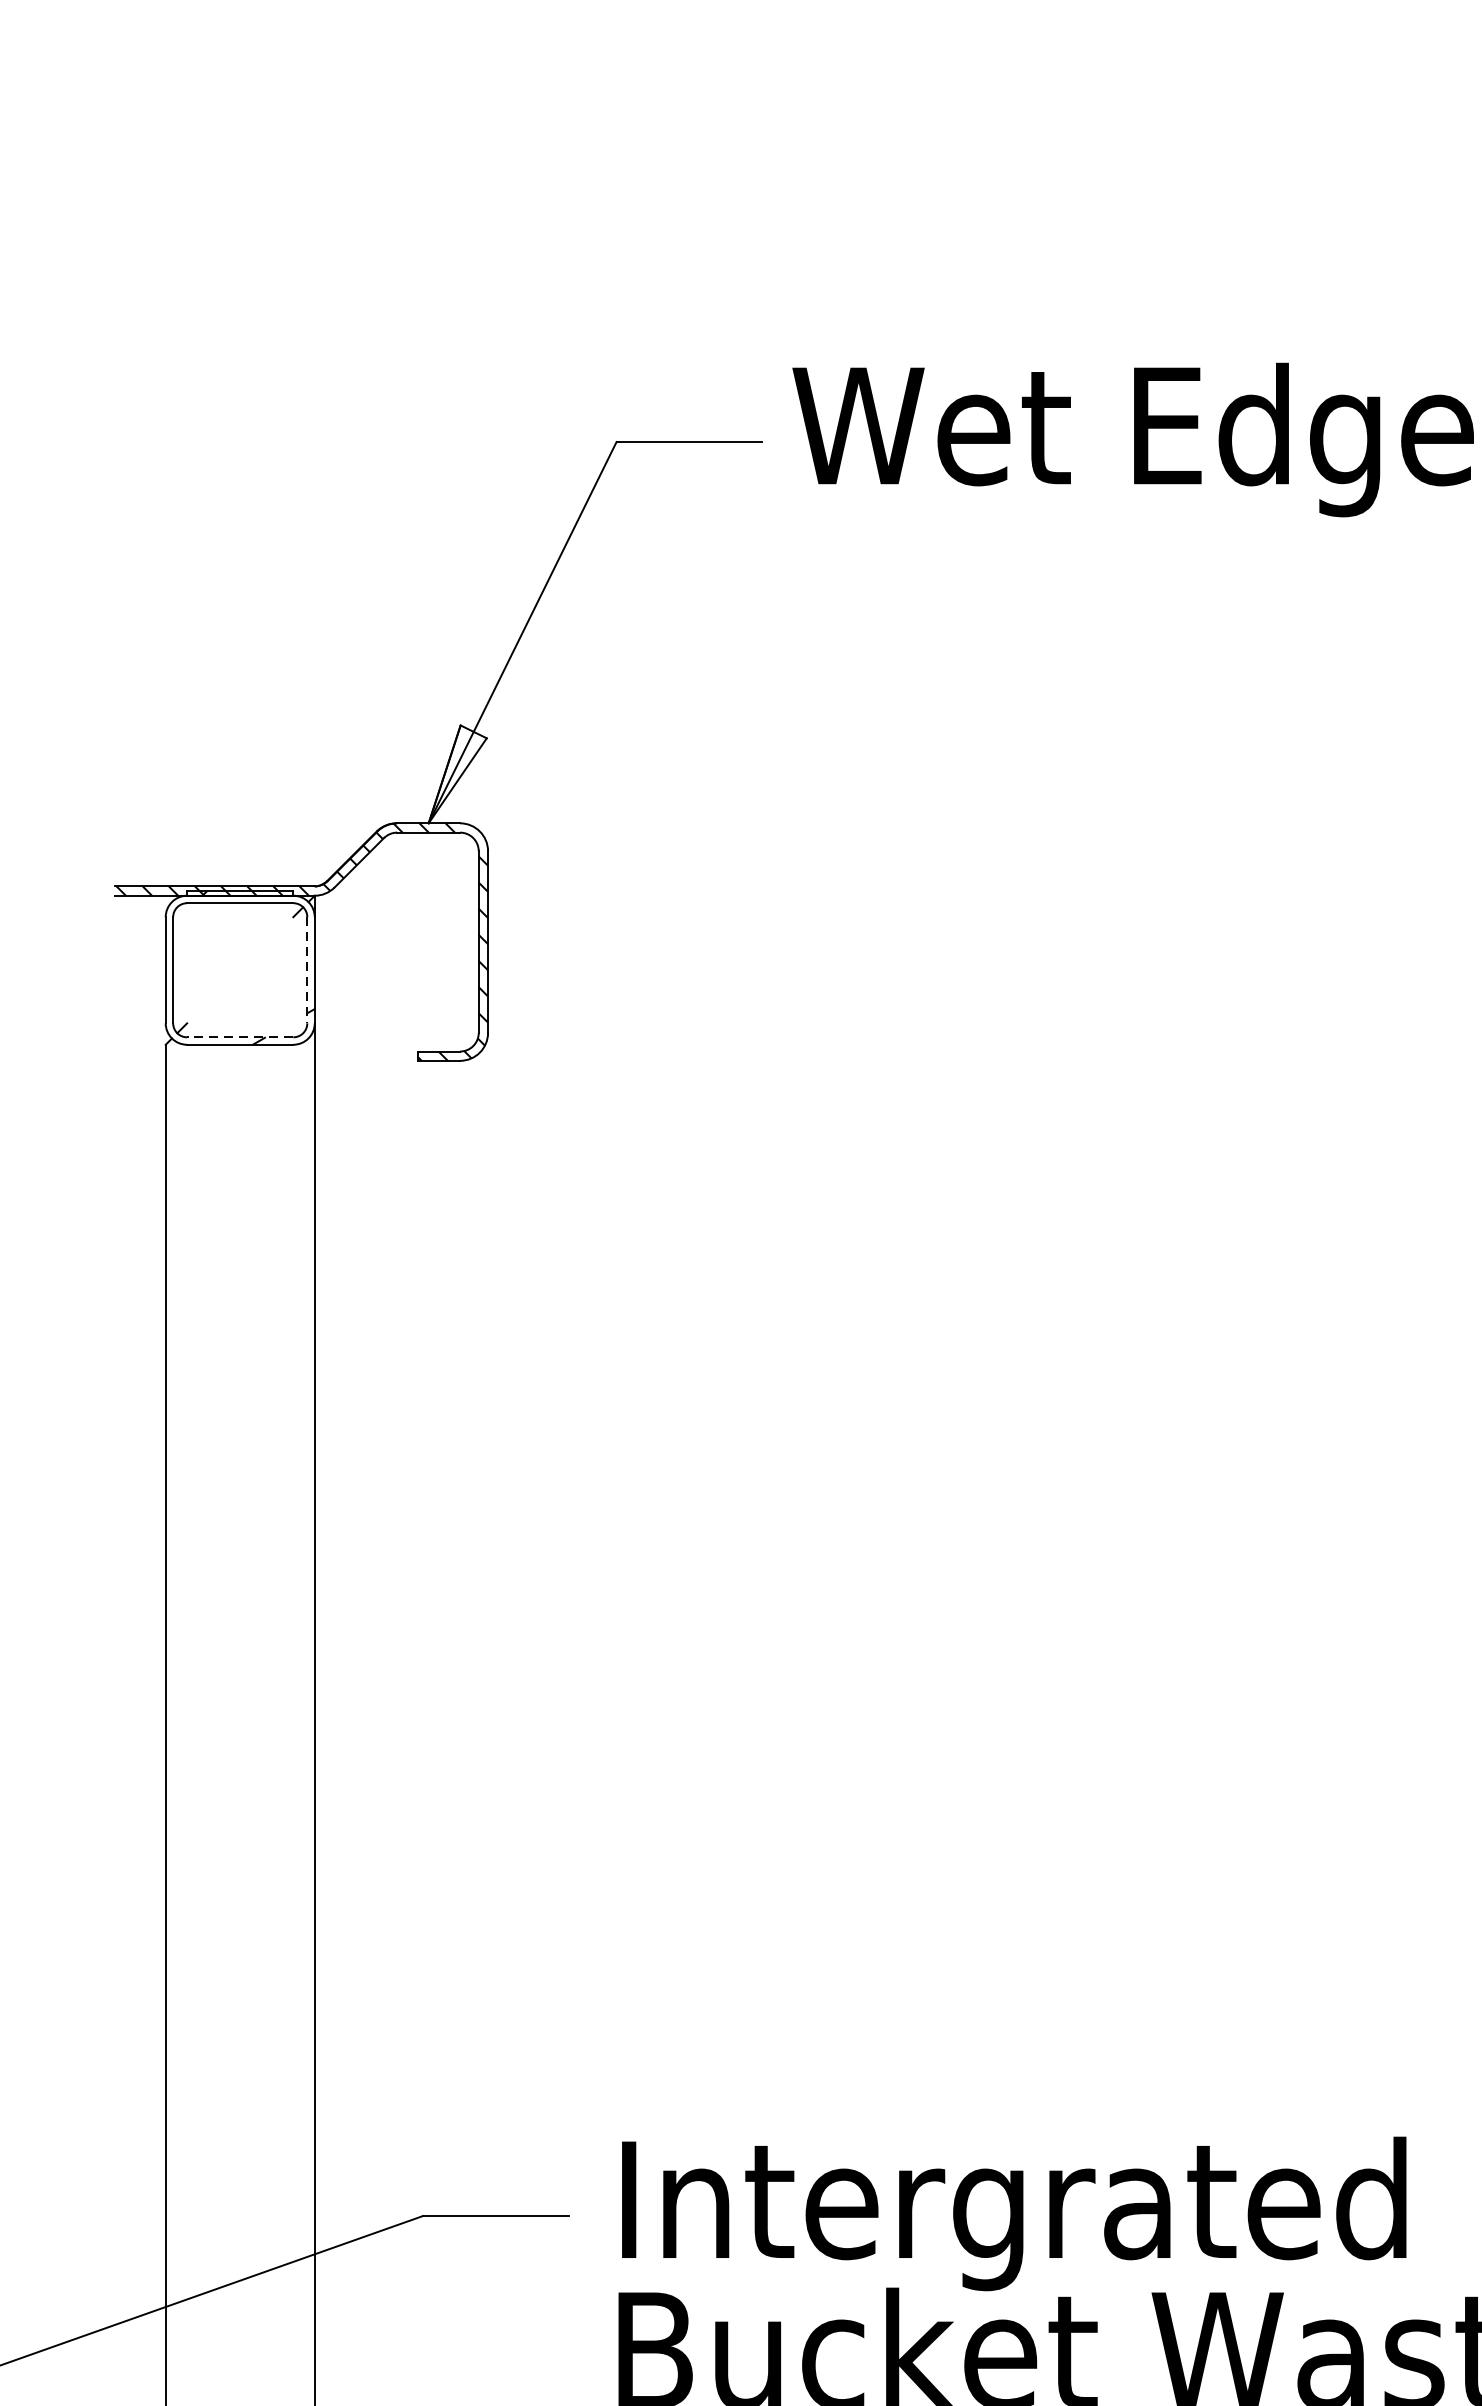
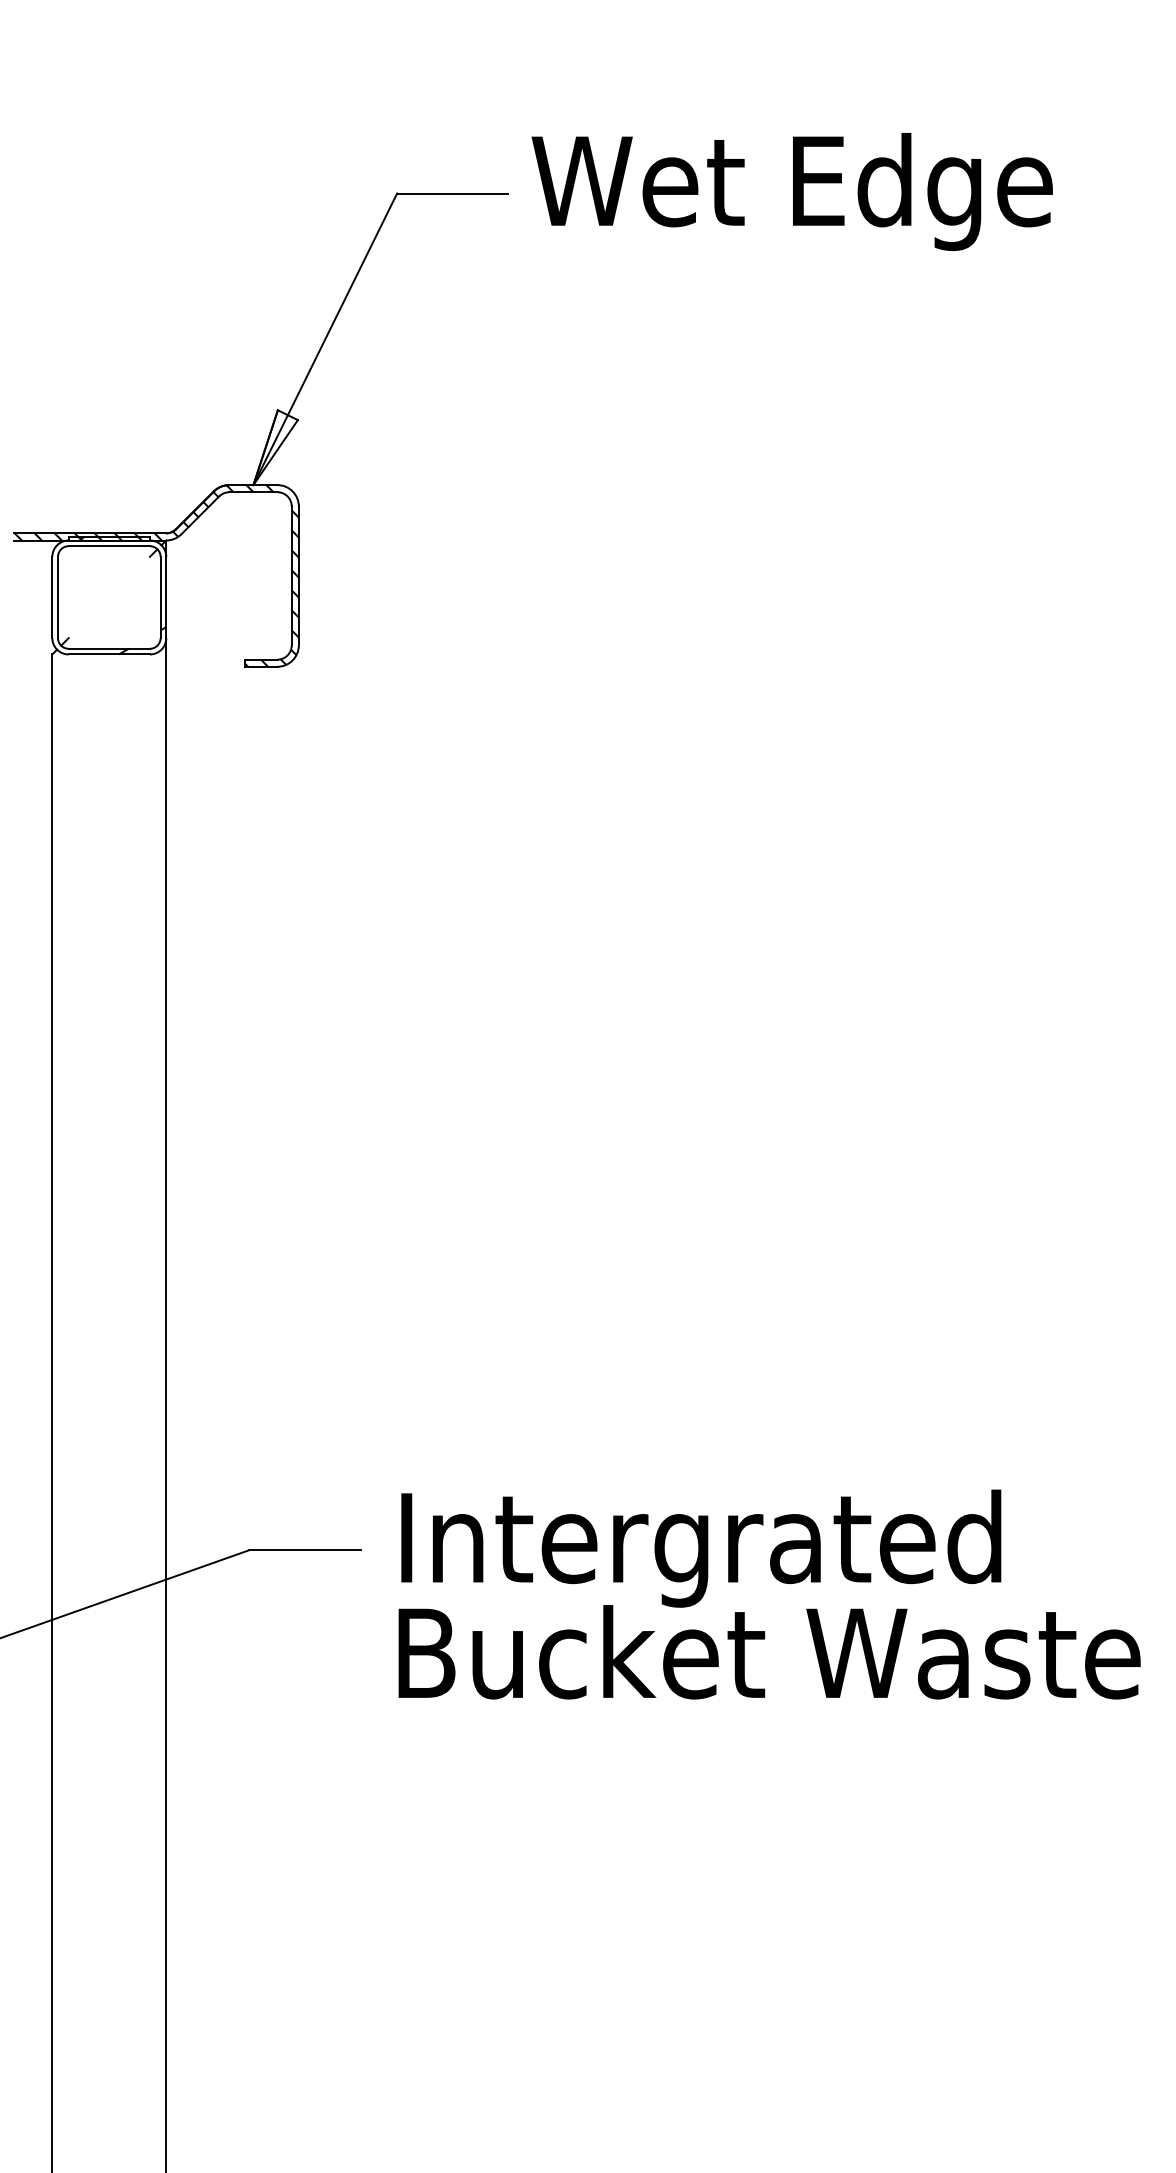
line: (307, 970) -> (160, 597), dashed -> solid
line: (240, 1036) -> (109, 648), dashed -> solid

